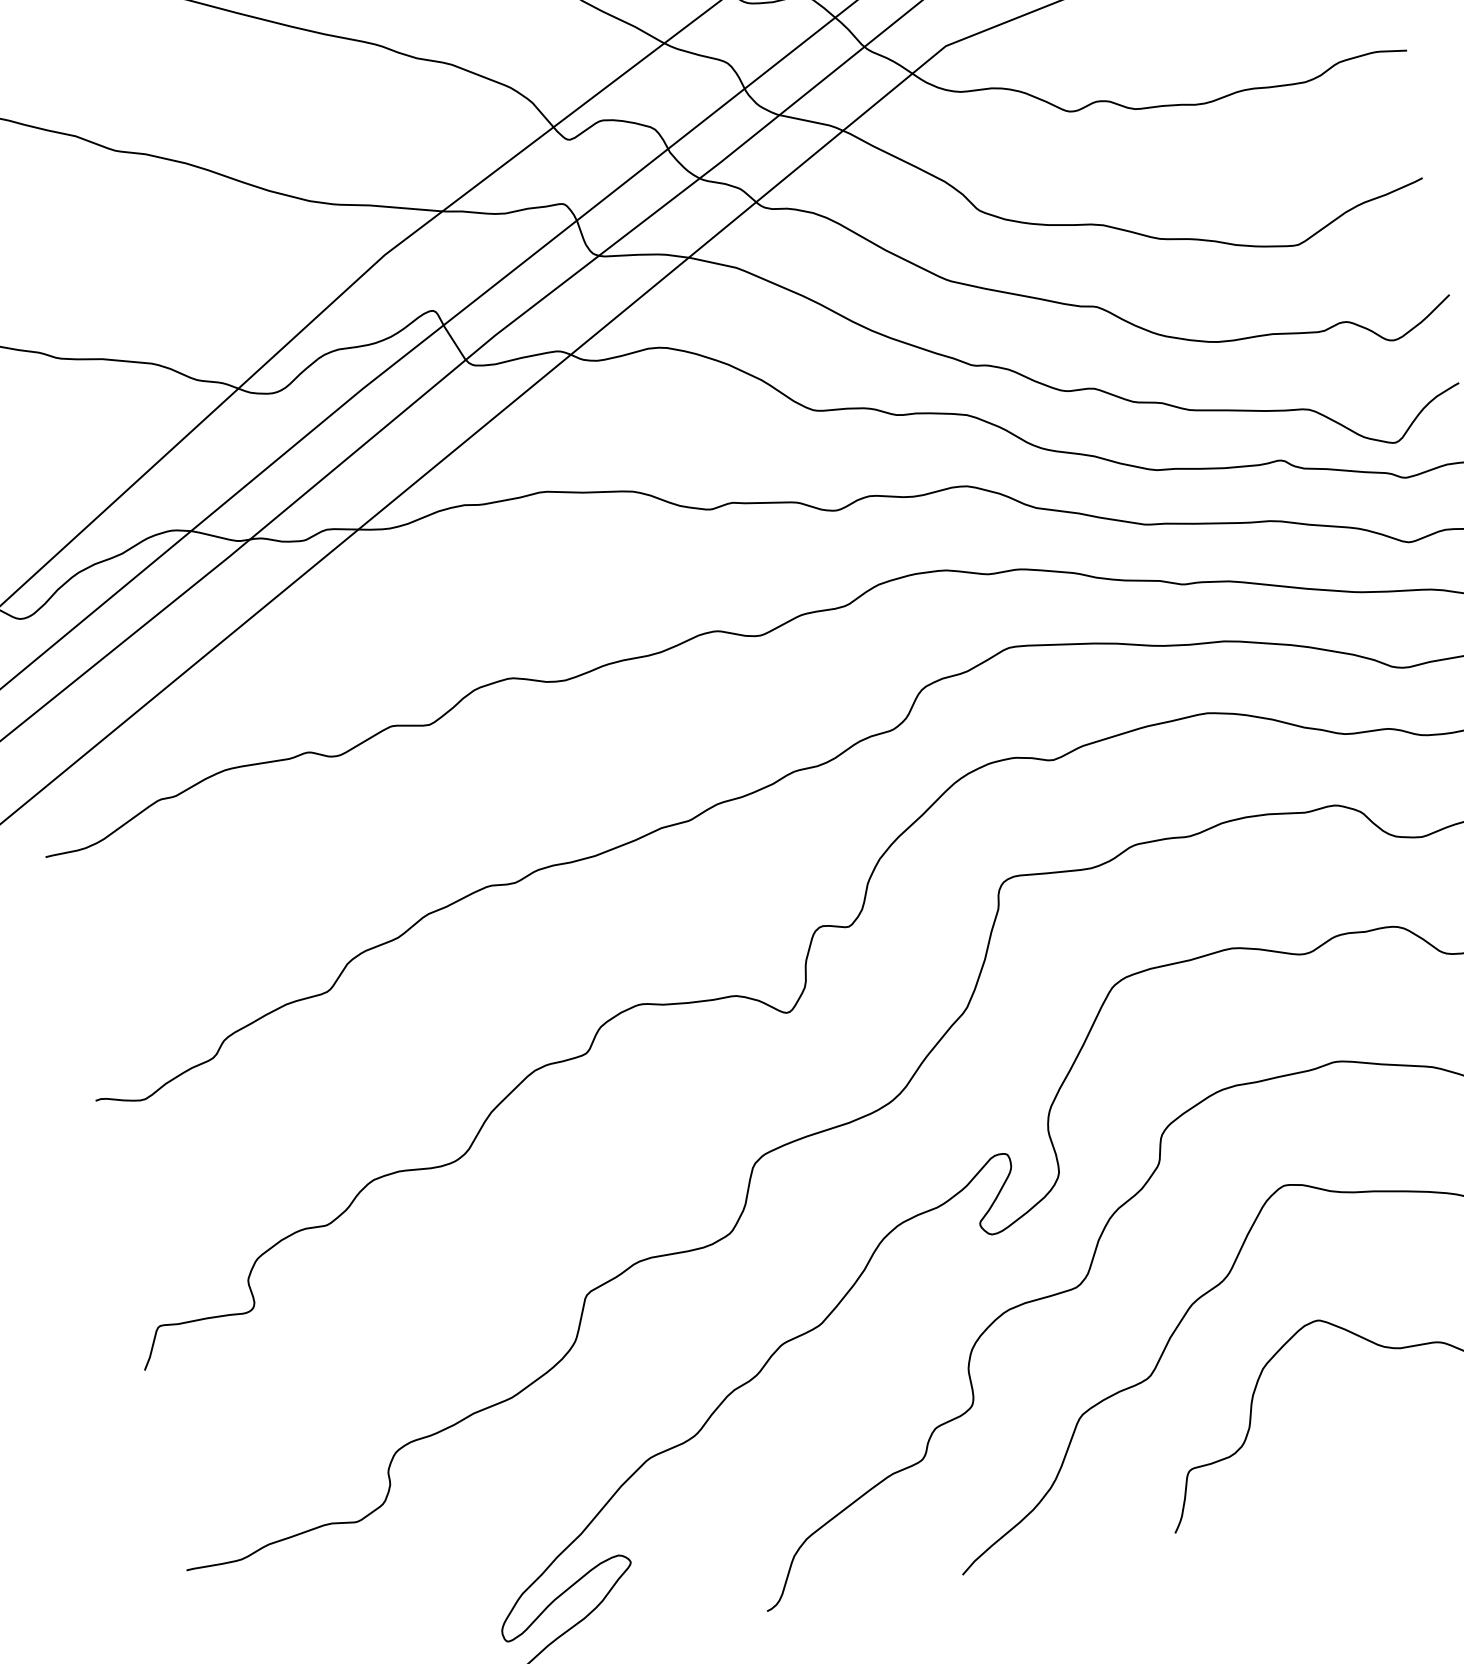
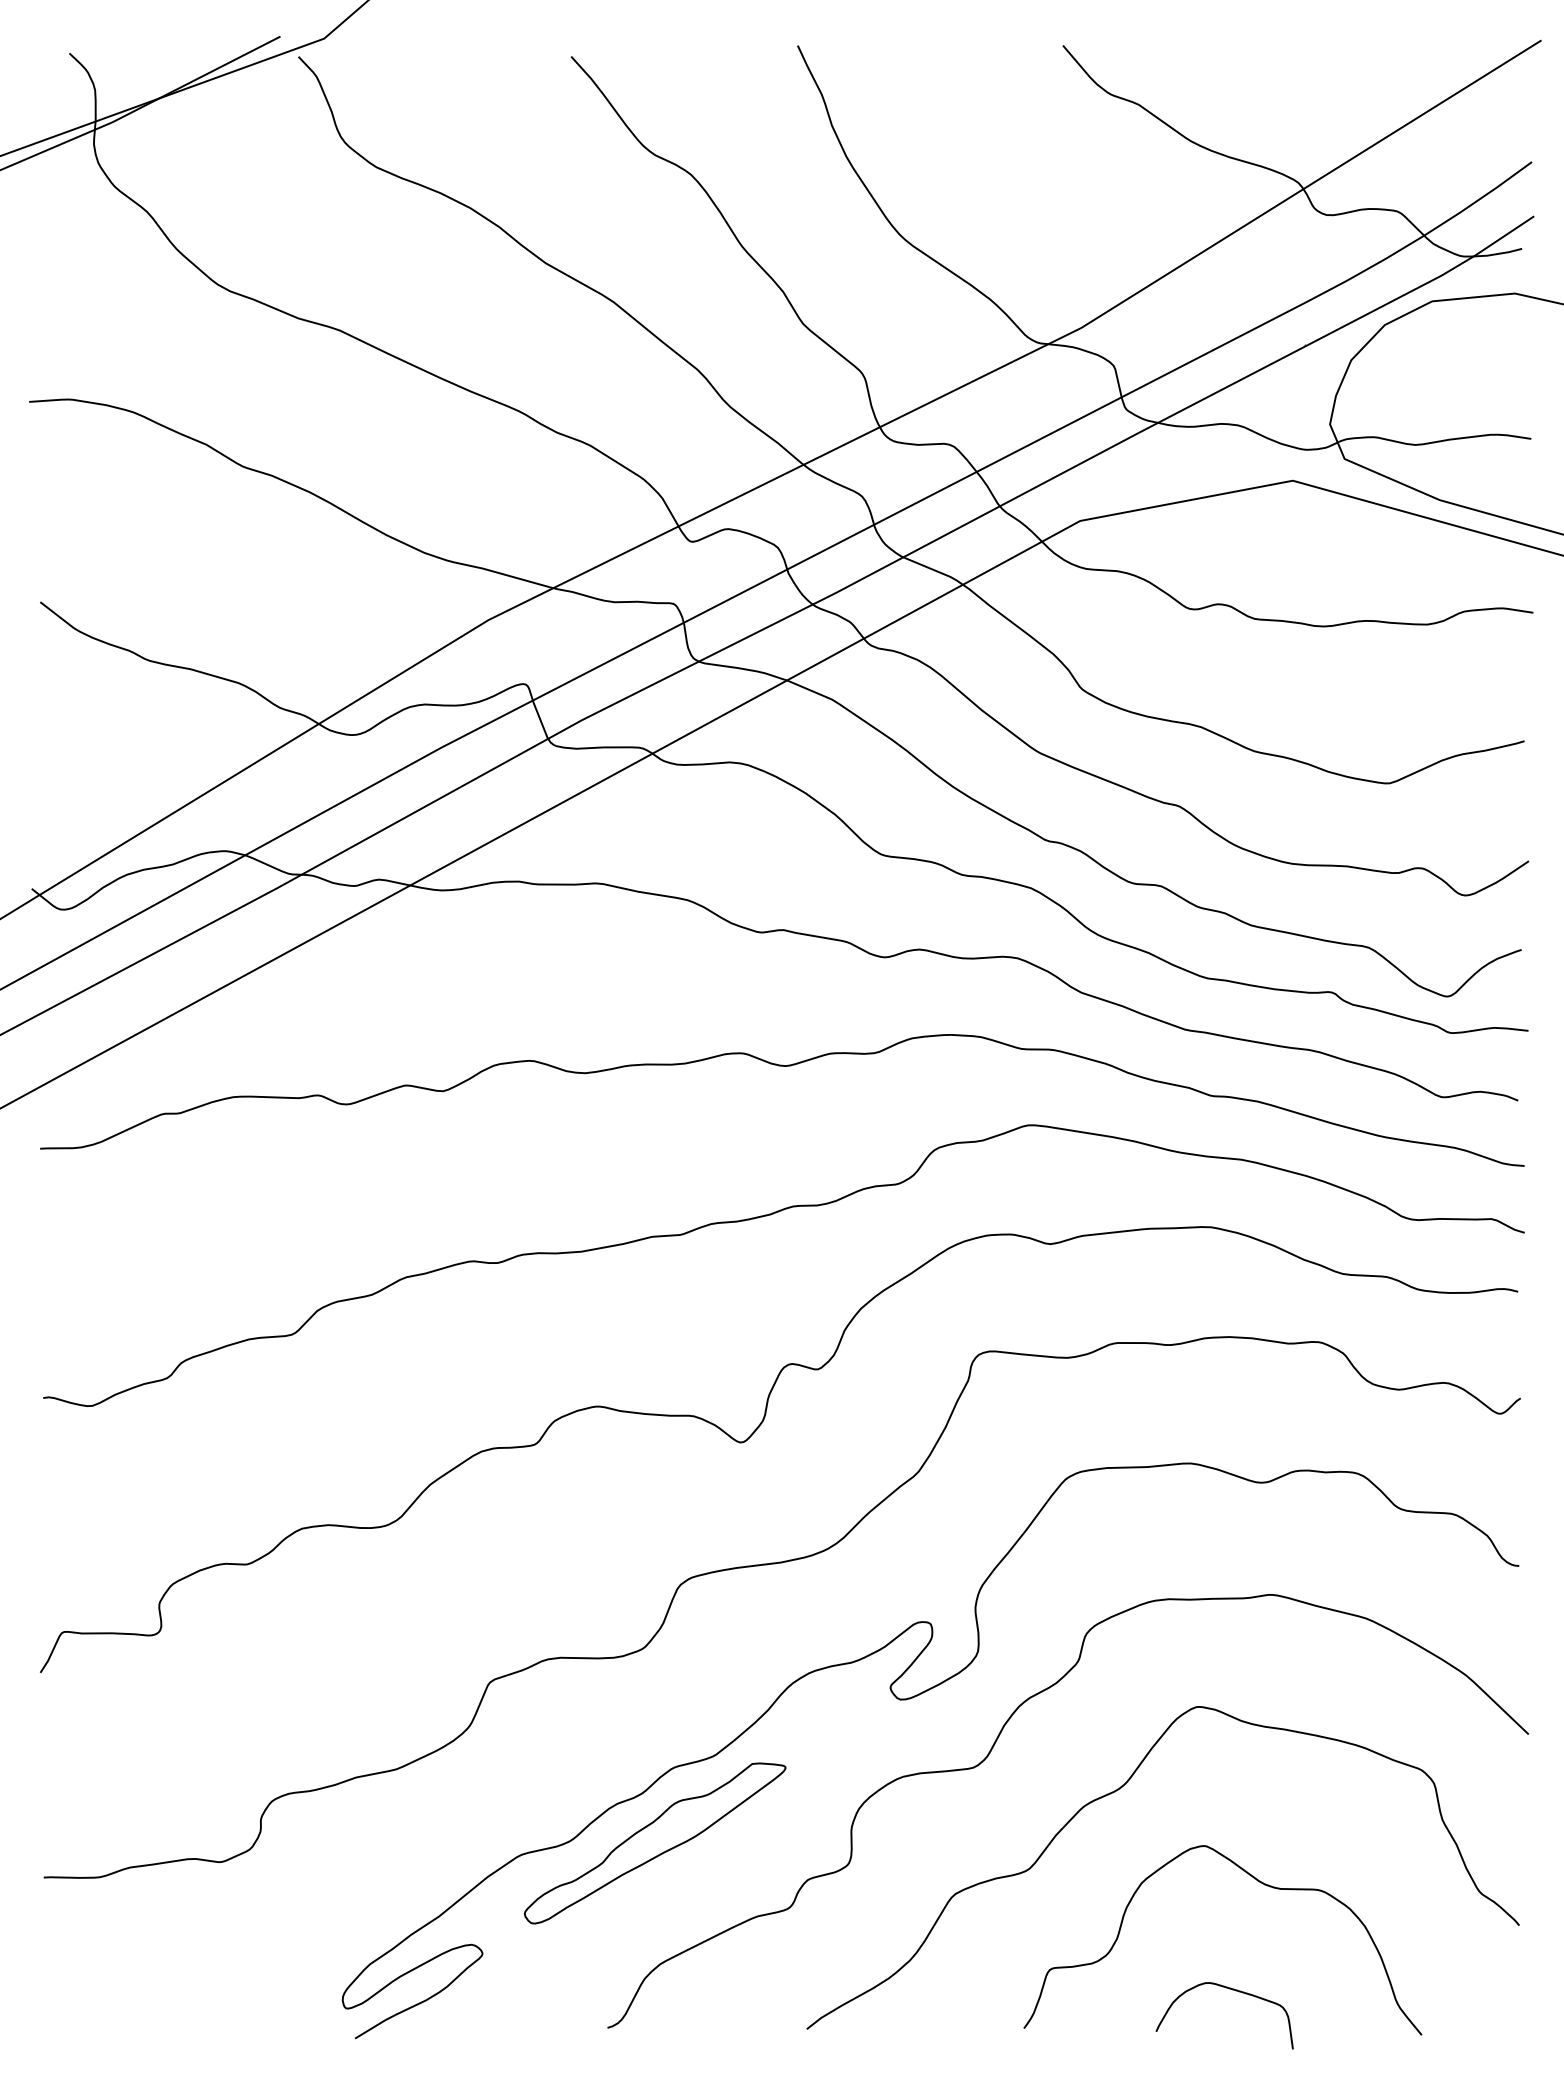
part: (778, 1421) -> (654, 1843), added
curve: (1372, 1456) -> (1232, 1990), added

